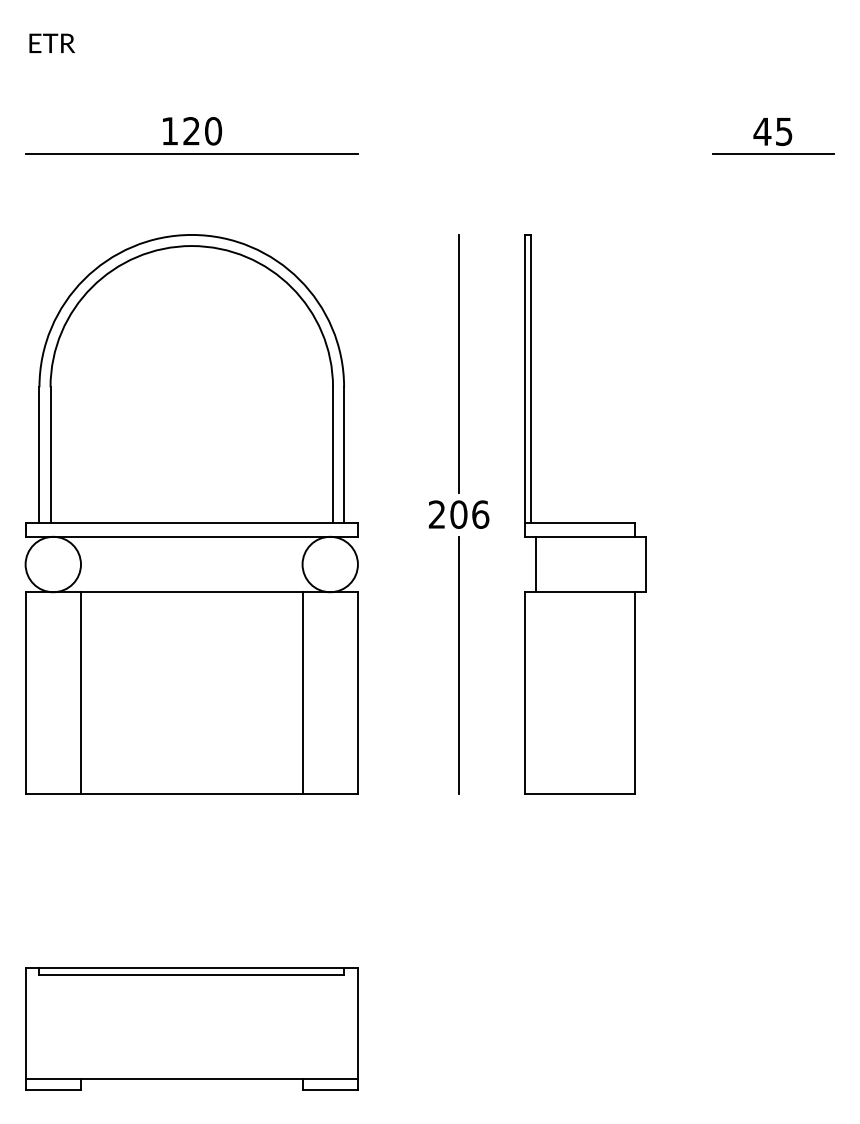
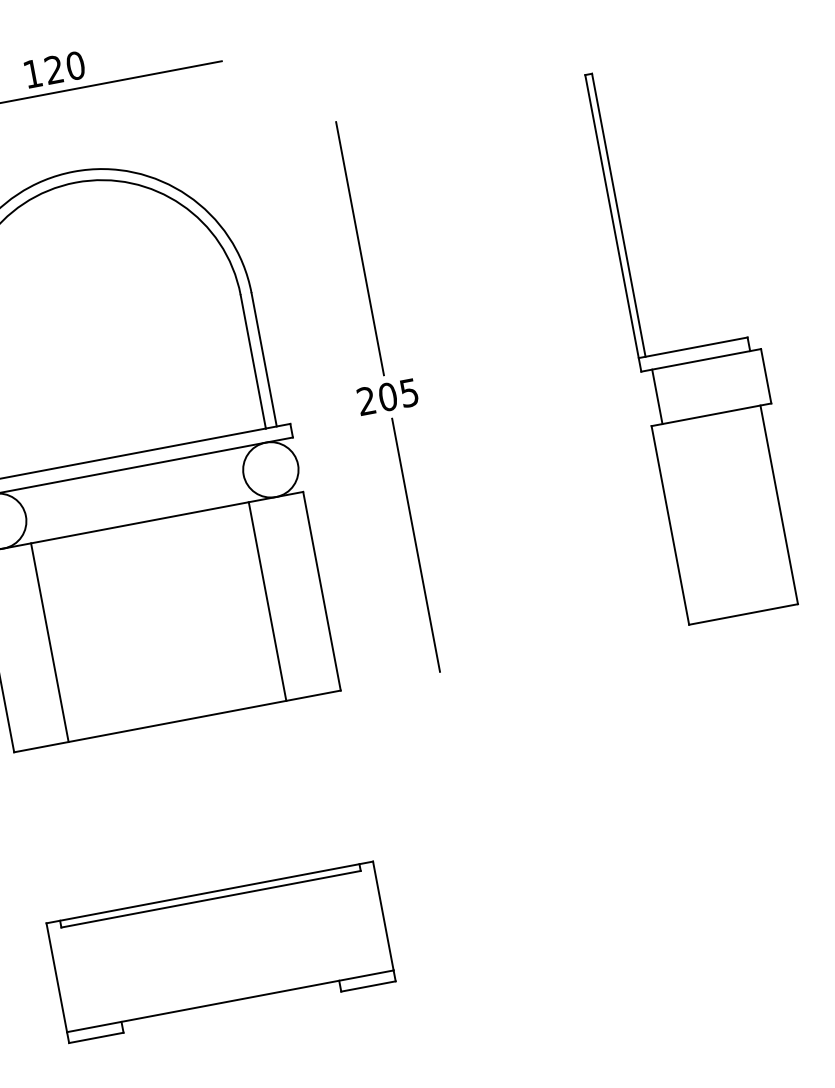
text: (480, 514) -> (409, 392), 206 -> 205
part: (585, 522) -> (698, 346), moved

